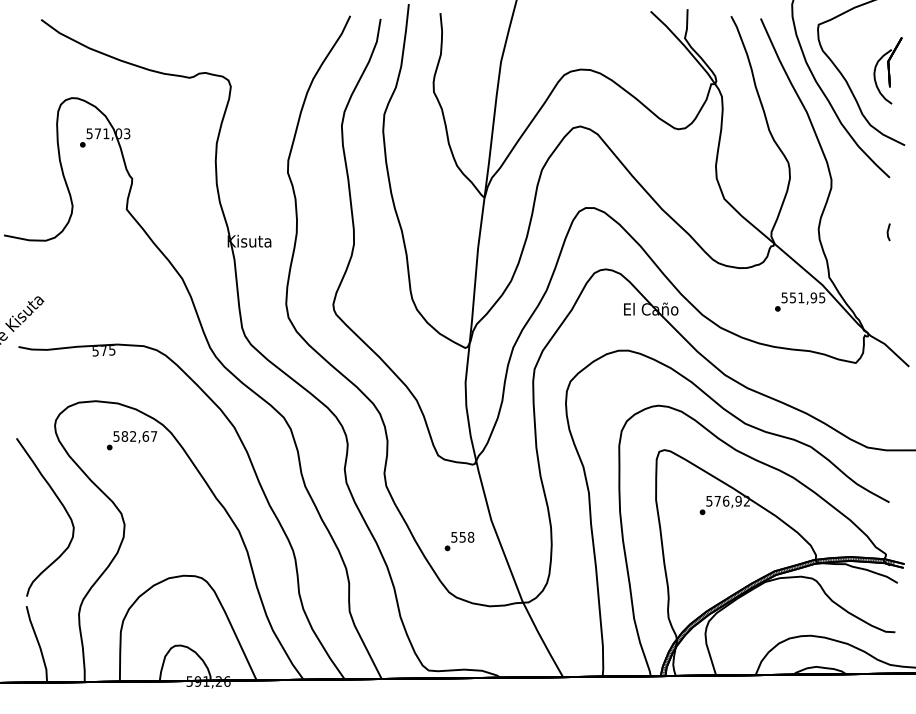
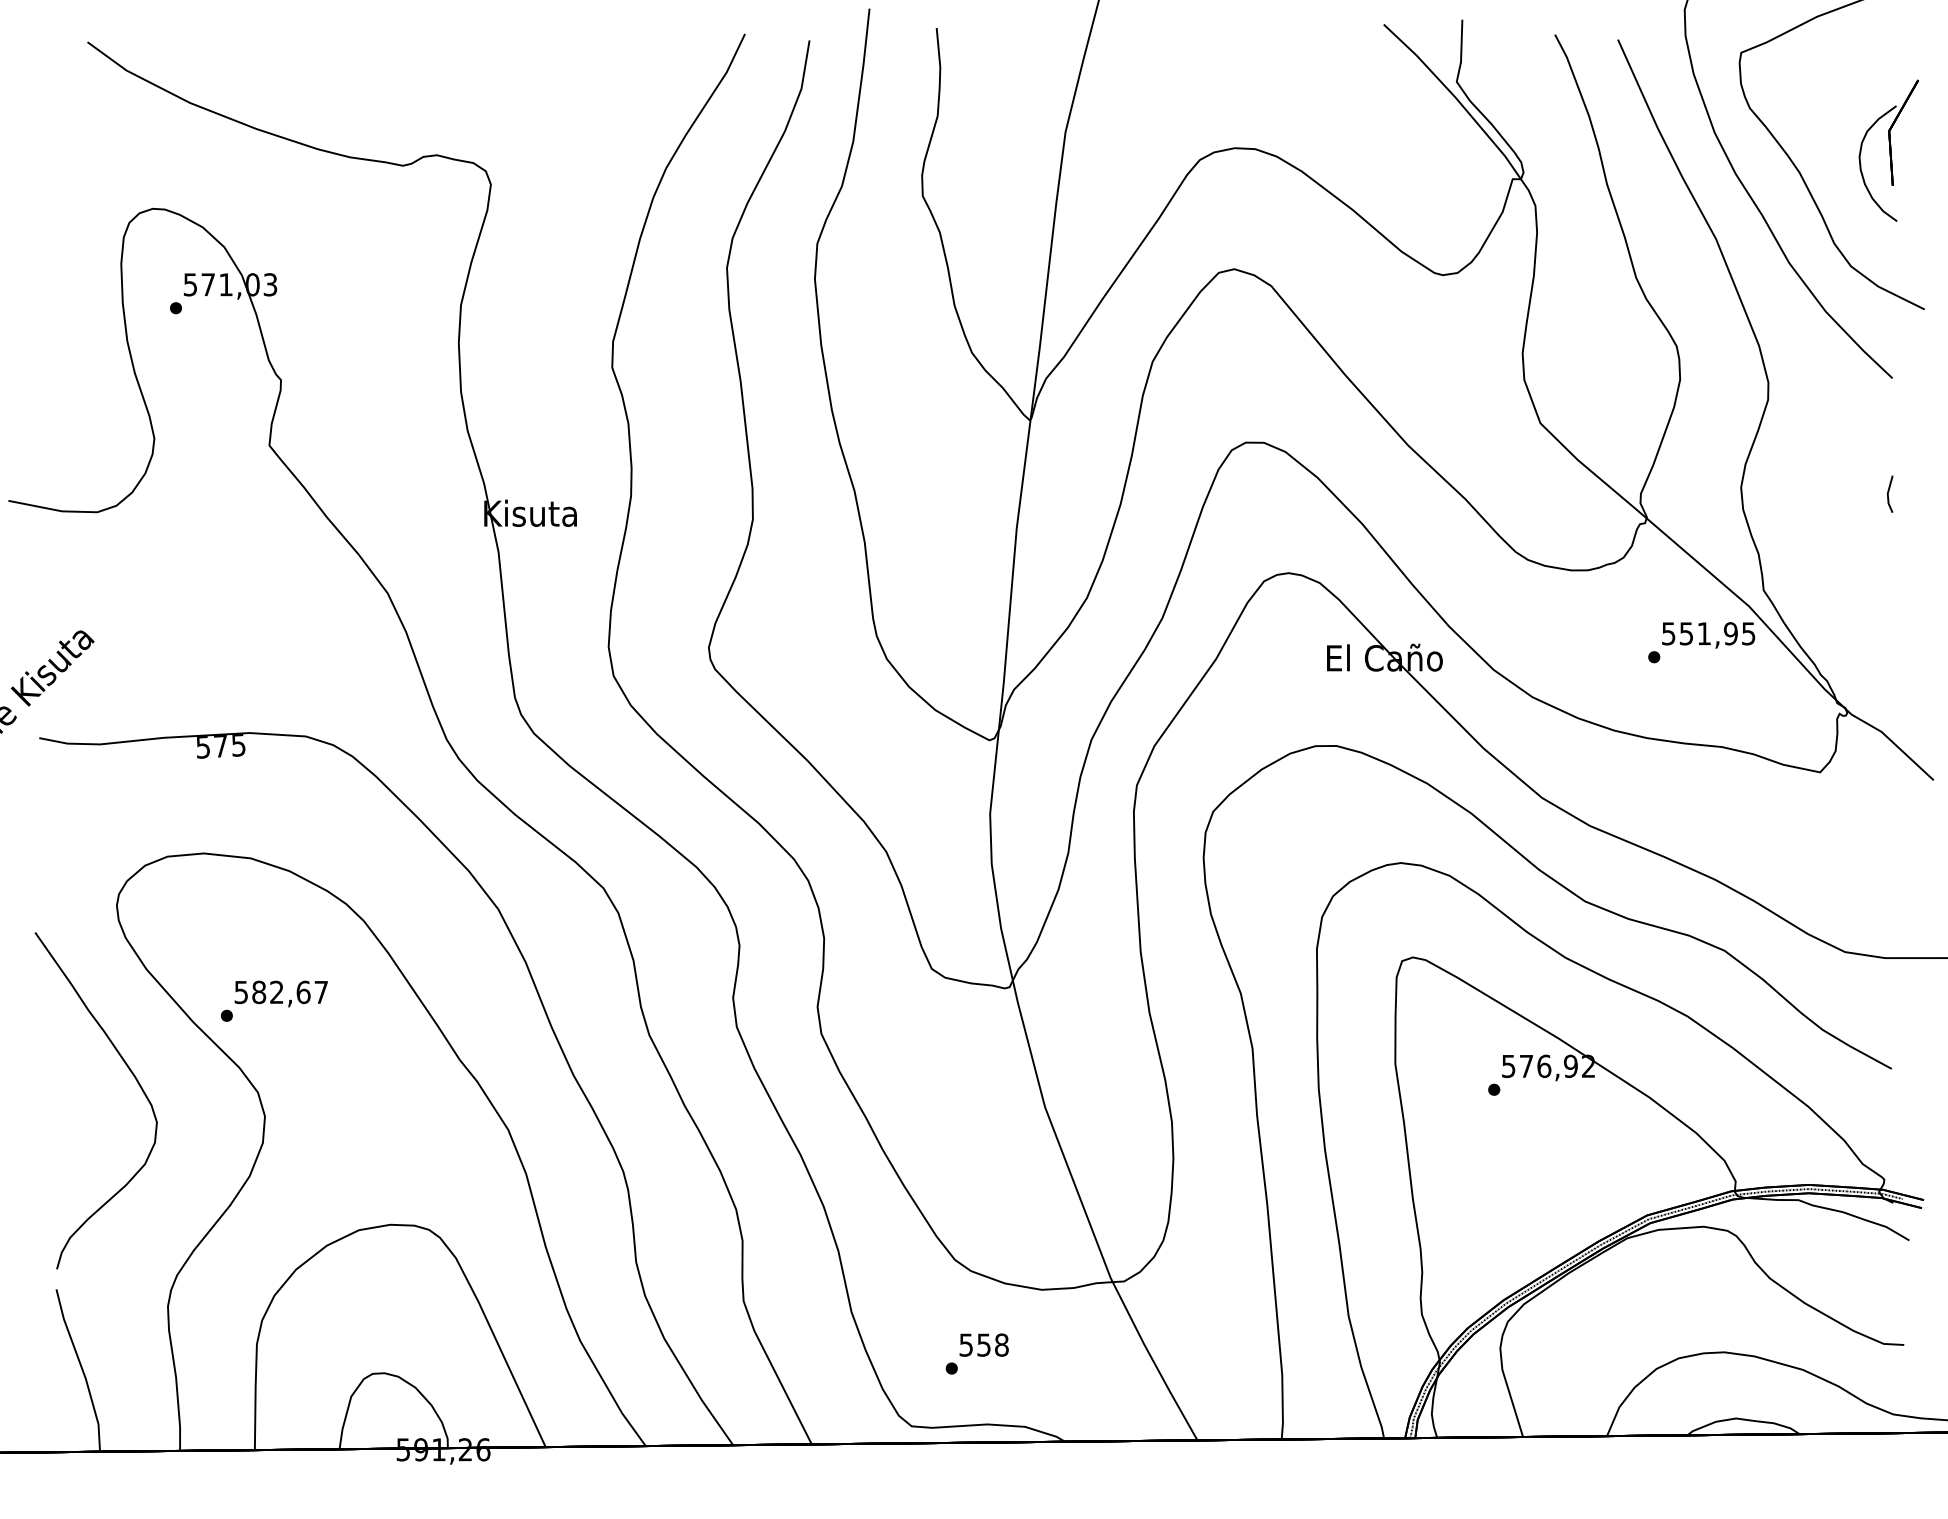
text: (132, 440) -> (275, 1000), moved
text: (459, 541) -> (977, 1353), moved

